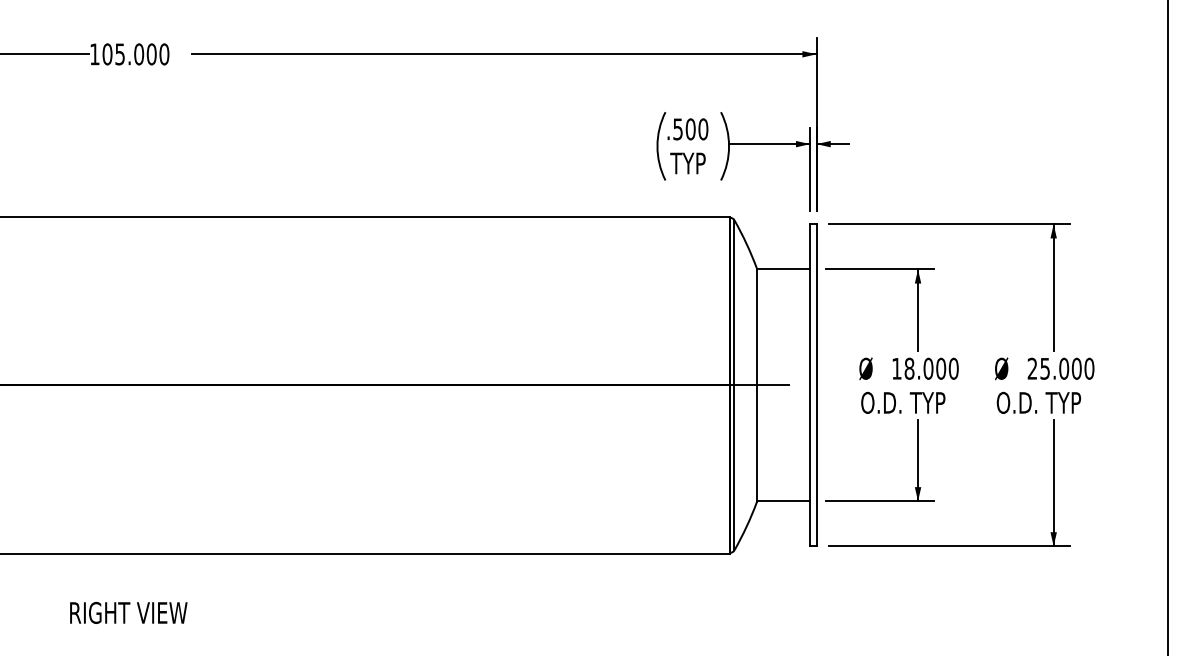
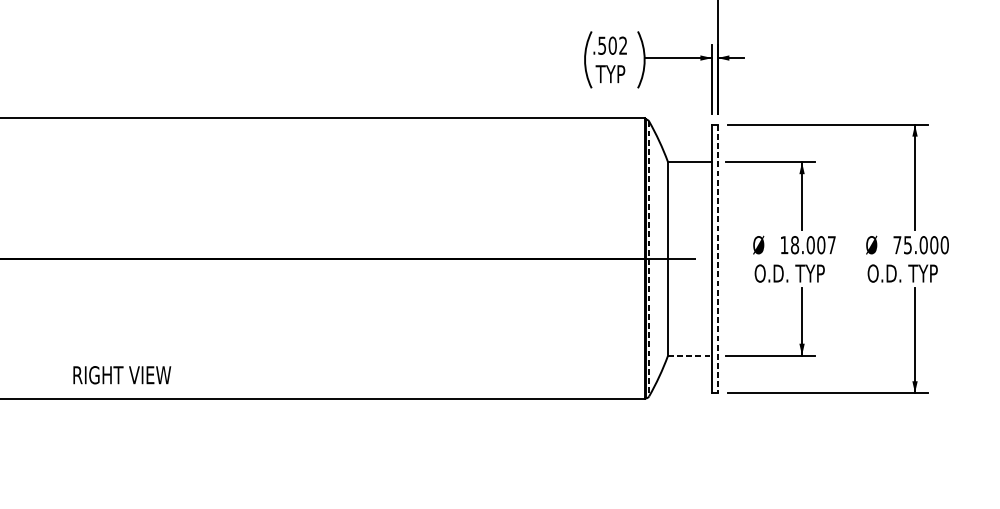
text: (703, 129) -> (623, 45), .500 -> .502
text: (953, 368) -> (831, 244), 18.000 -> 18.007
text: (1032, 368) -> (897, 244), 25.000 -> 75.000
line: (734, 385) -> (649, 259), solid -> dashed
line: (816, 385) -> (717, 259), solid -> dashed
line: (783, 501) -> (690, 355), solid -> dashed
text: (128, 612) -> (122, 374), moved

